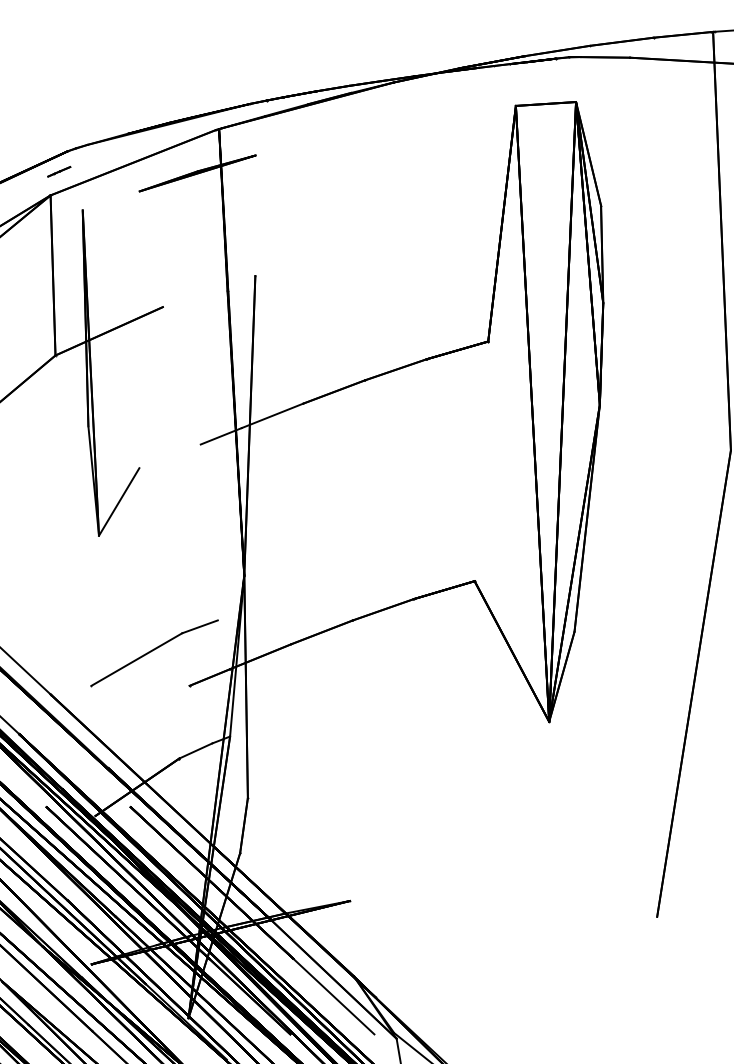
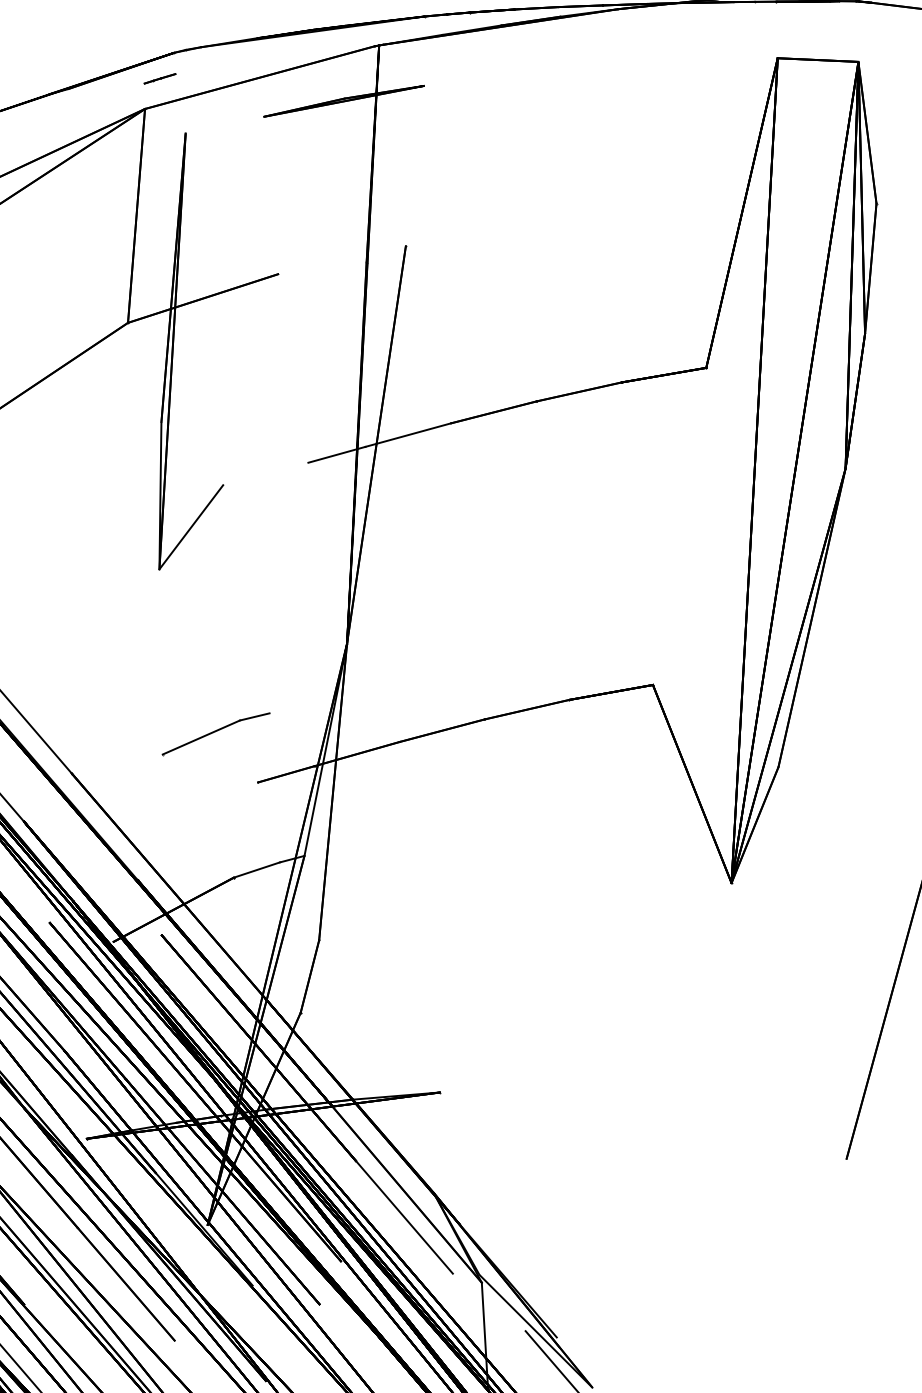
part: (154, 653) -> (216, 734), size x0.6

